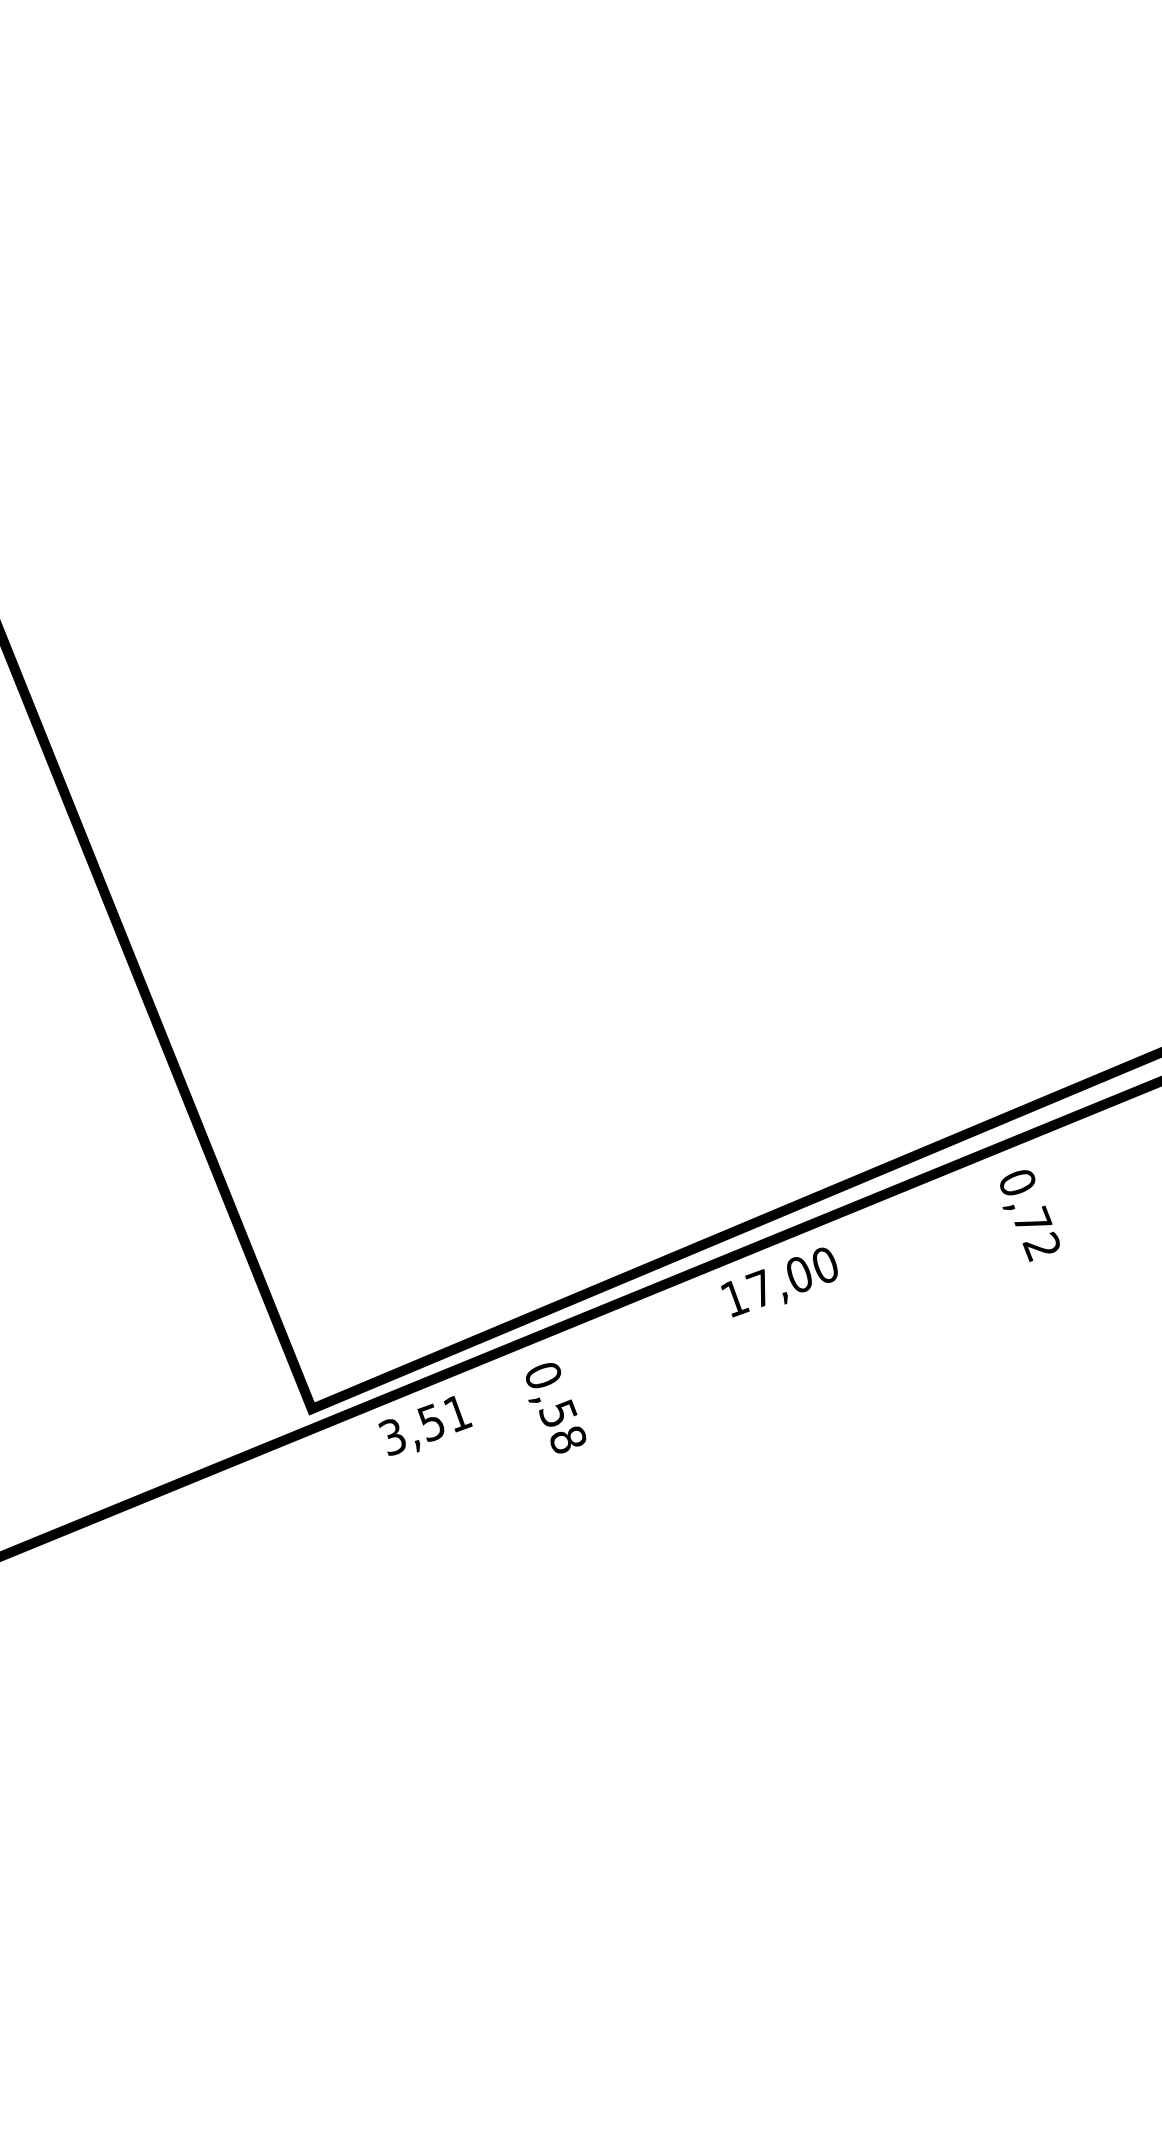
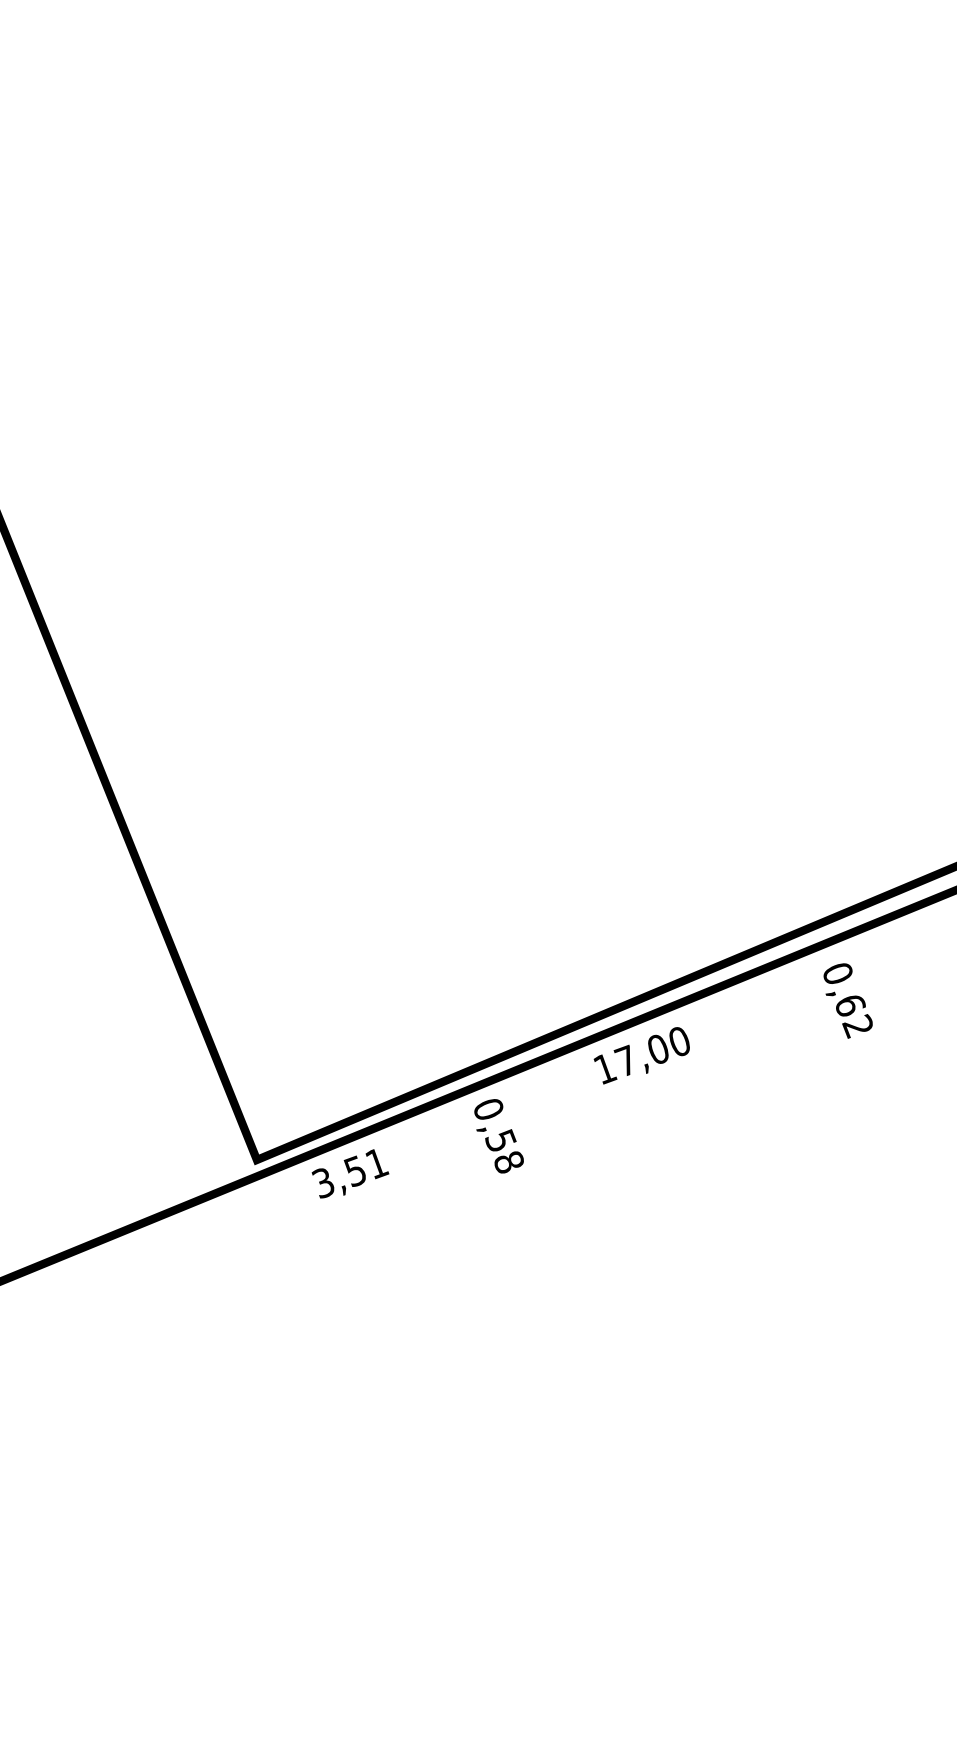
text: (1033, 1219) -> (851, 1003), 0,72 -> 0,62
text: (555, 1408) -> (498, 1136), moved

